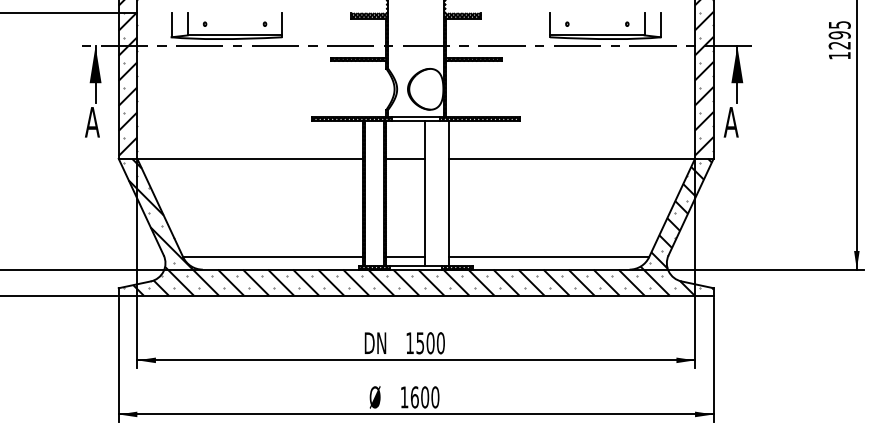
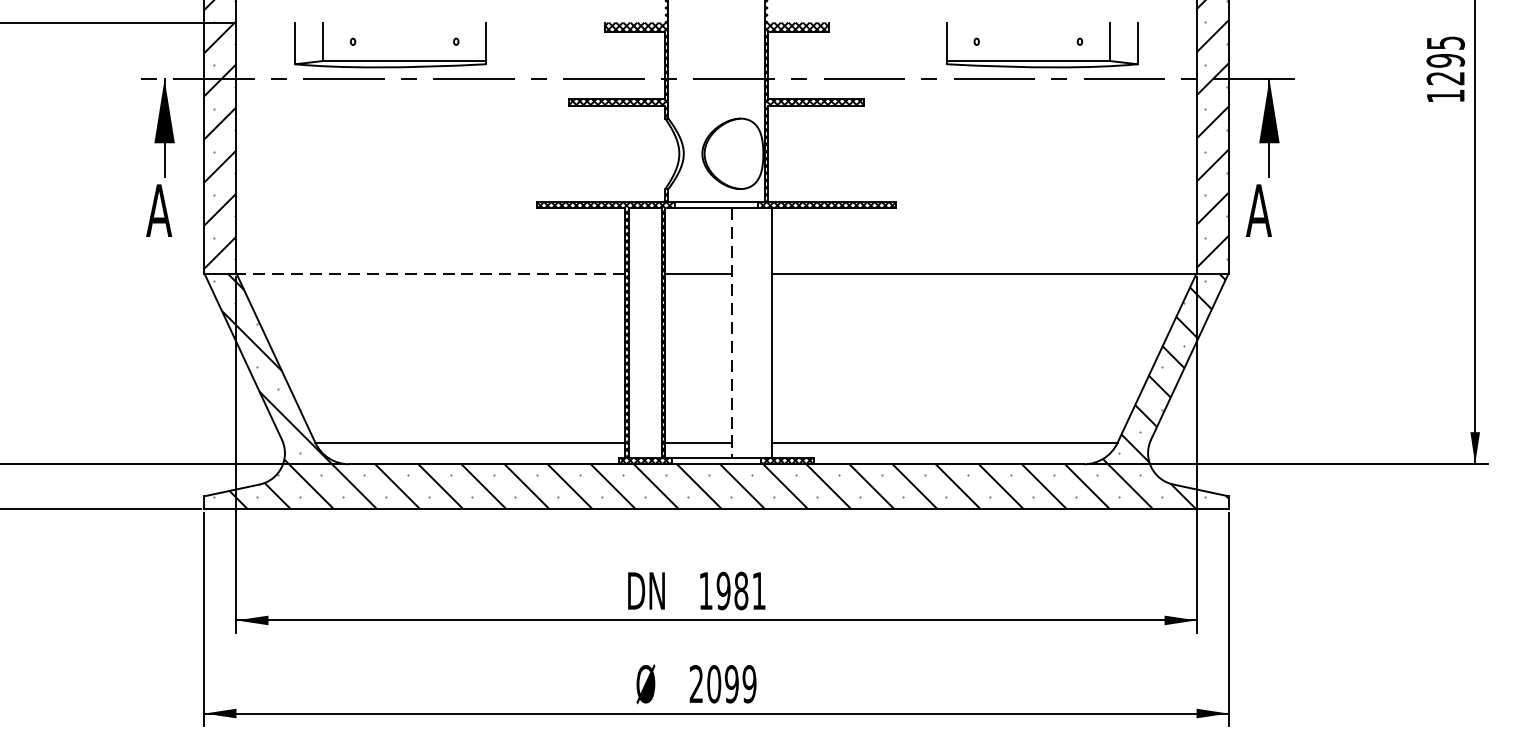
line: (250, 158) -> (431, 272), solid -> dashed
line: (425, 193) -> (732, 333), solid -> dashed
text: (430, 343) -> (741, 591), 1500 -> 1981
text: (419, 397) -> (722, 684), 1600 -> 2099

